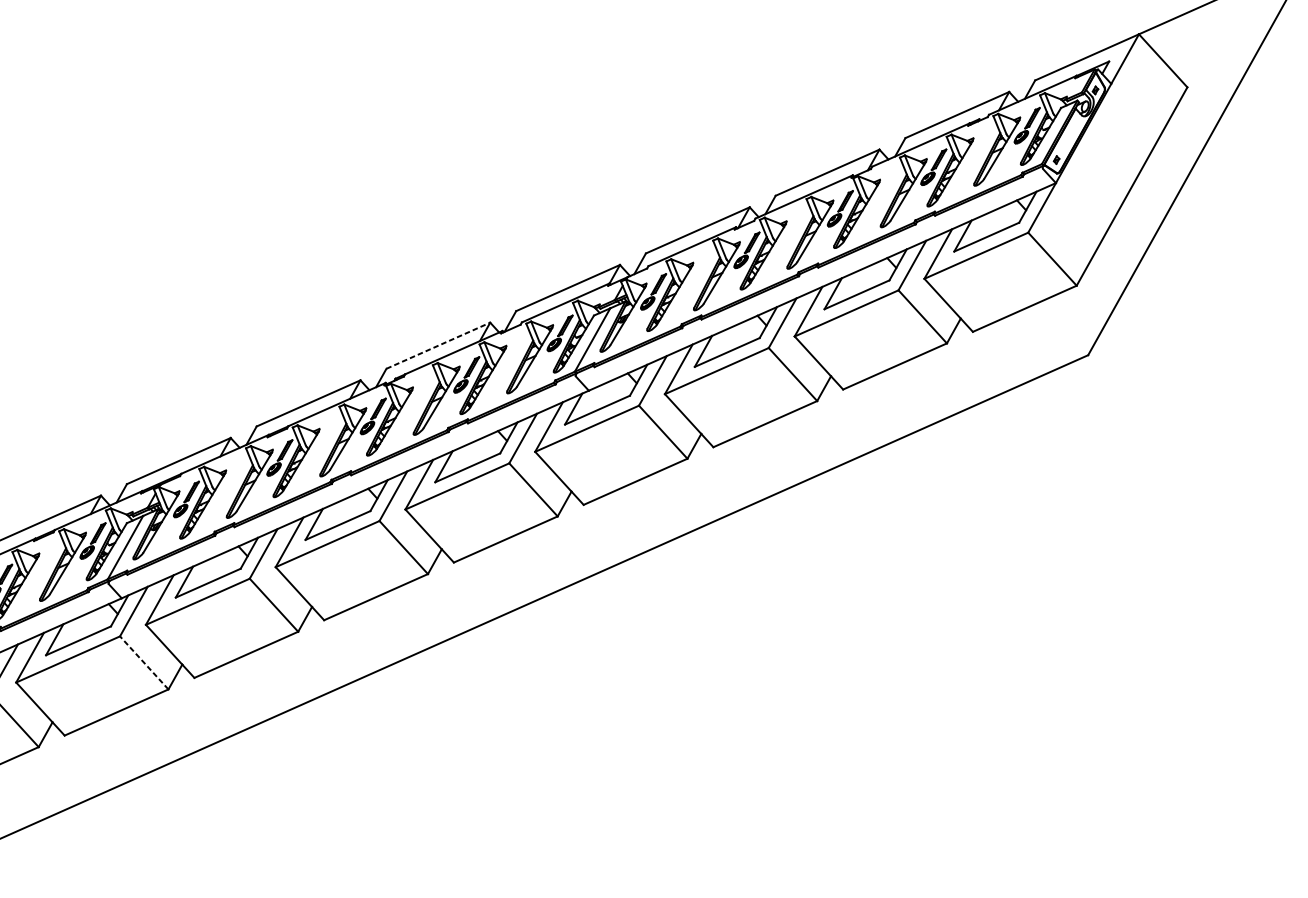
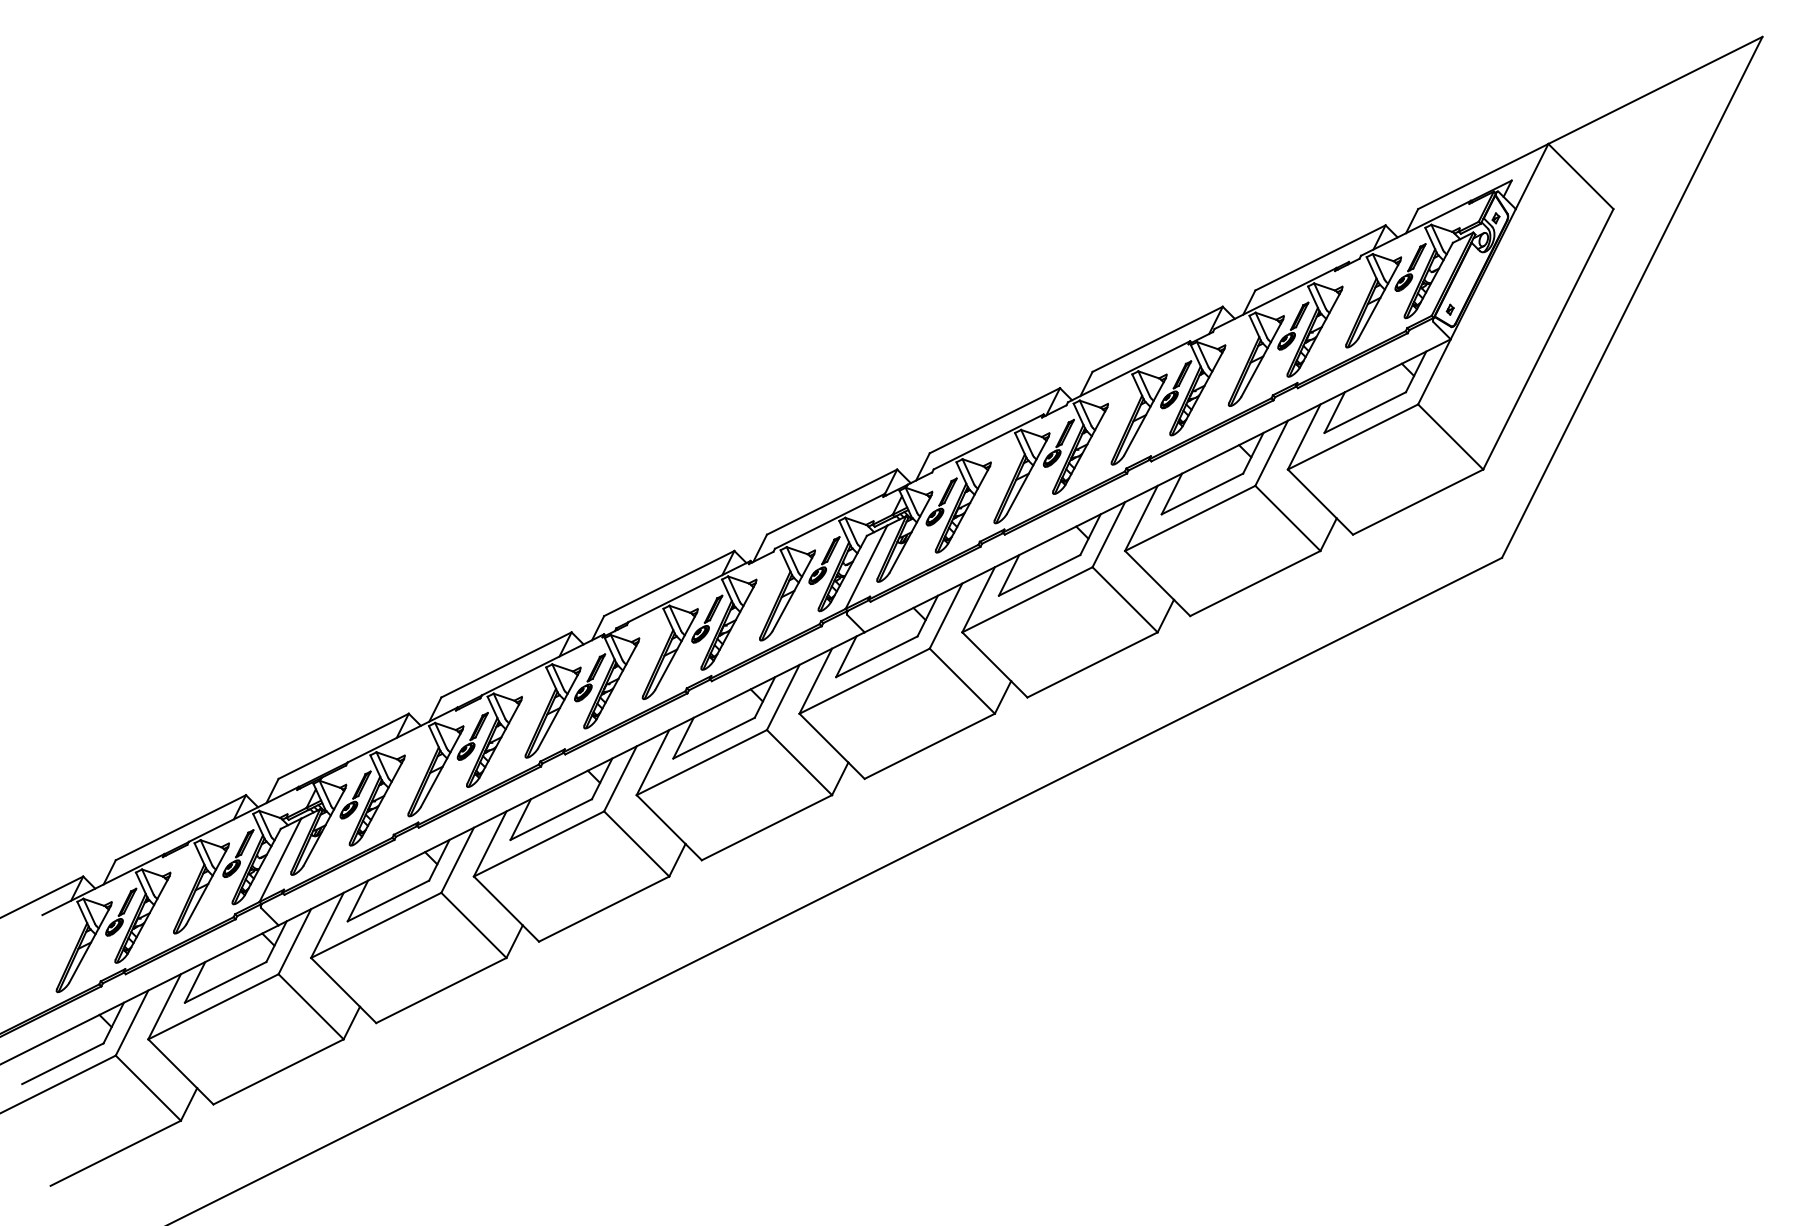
line: (438, 345) -> (669, 583), dashed -> solid
line: (143, 662) -> (310, 1006), dashed -> solid

